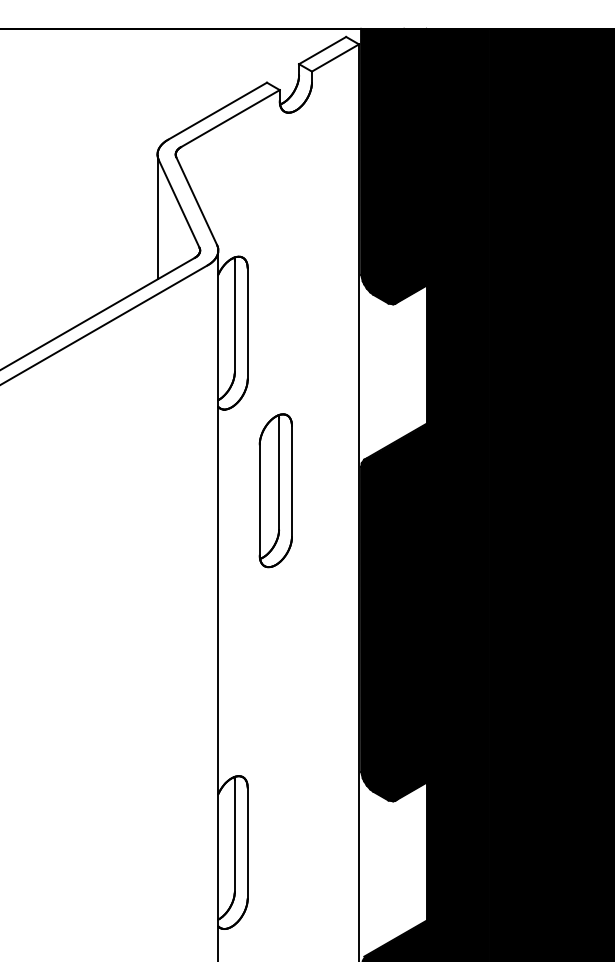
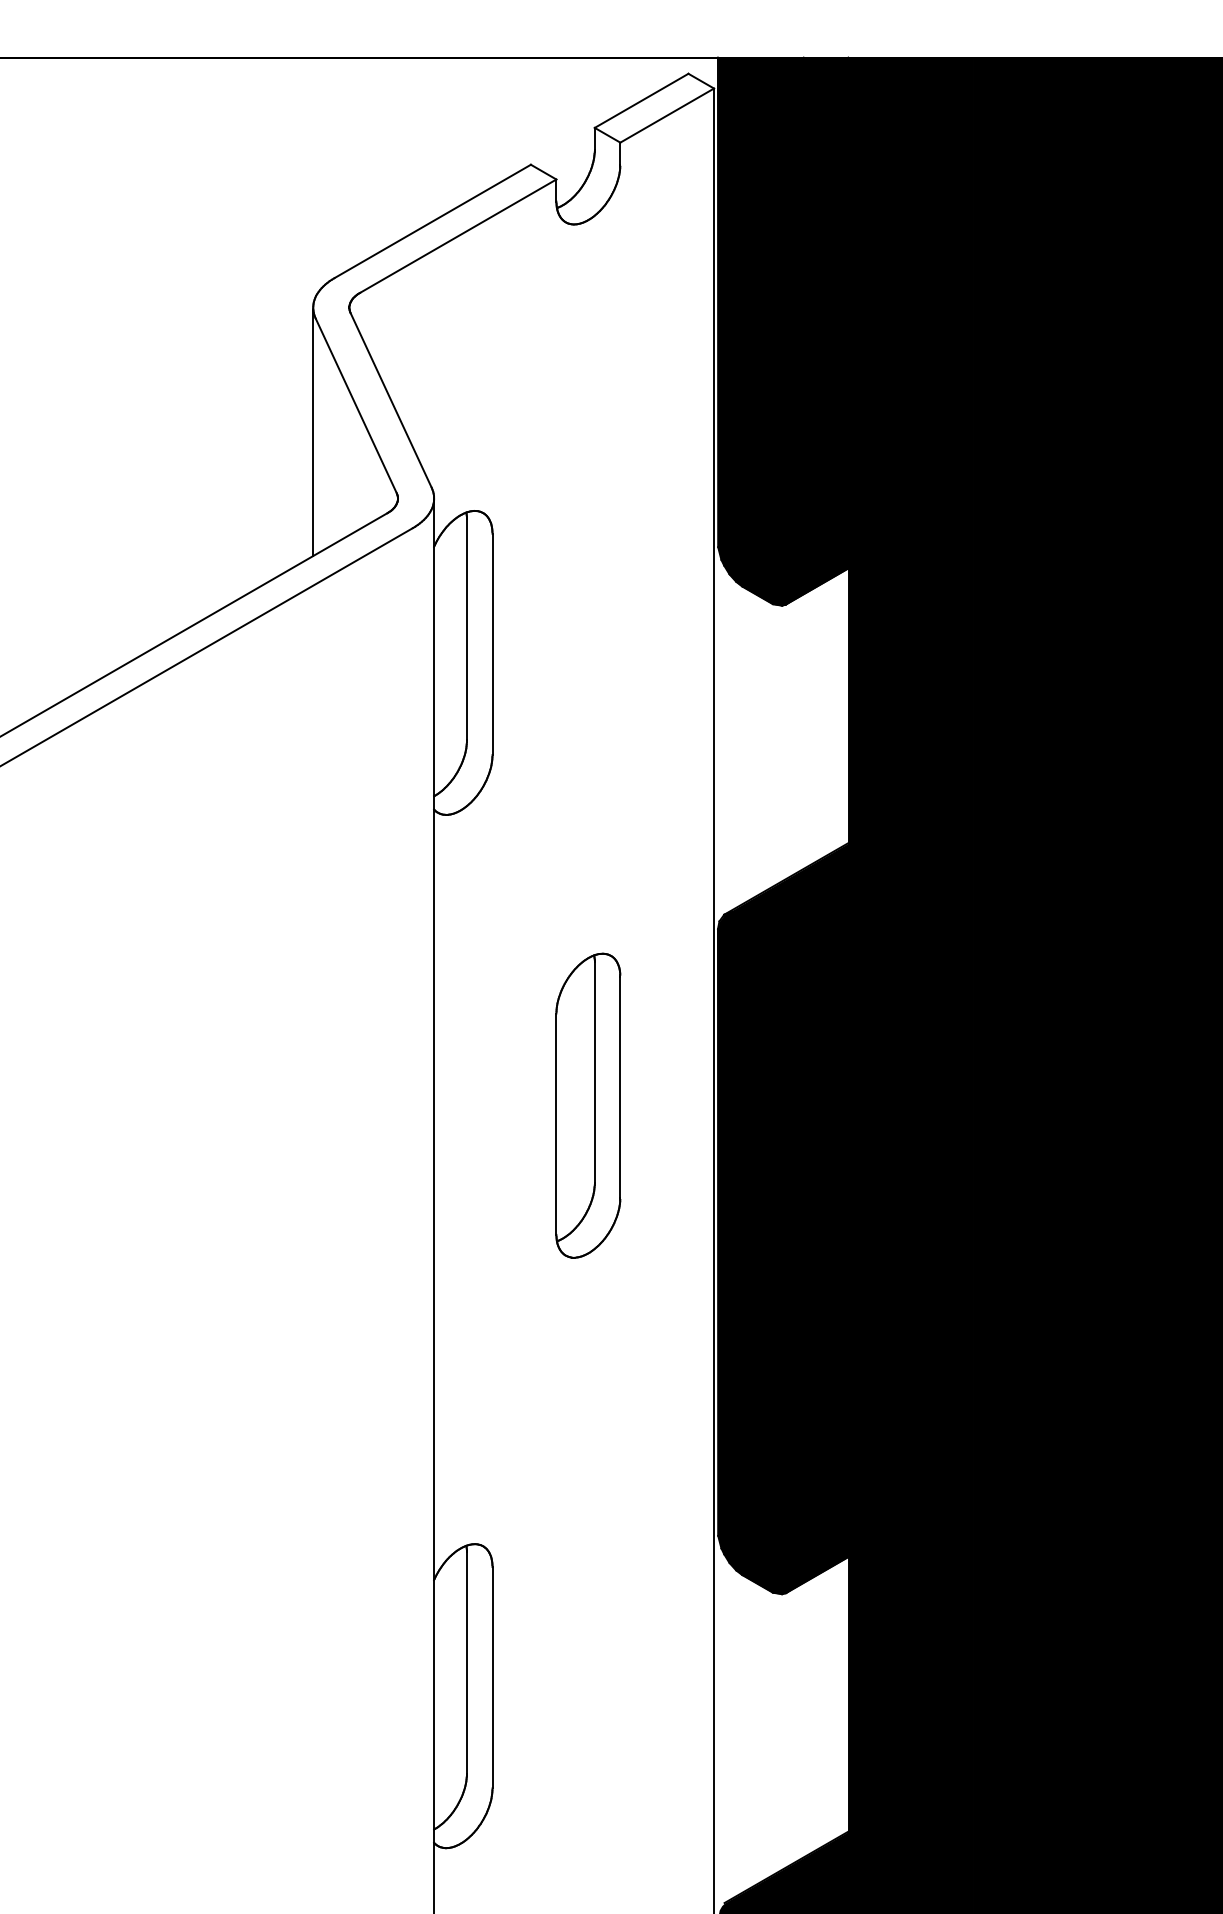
part: (275, 490) -> (587, 1105), moved

